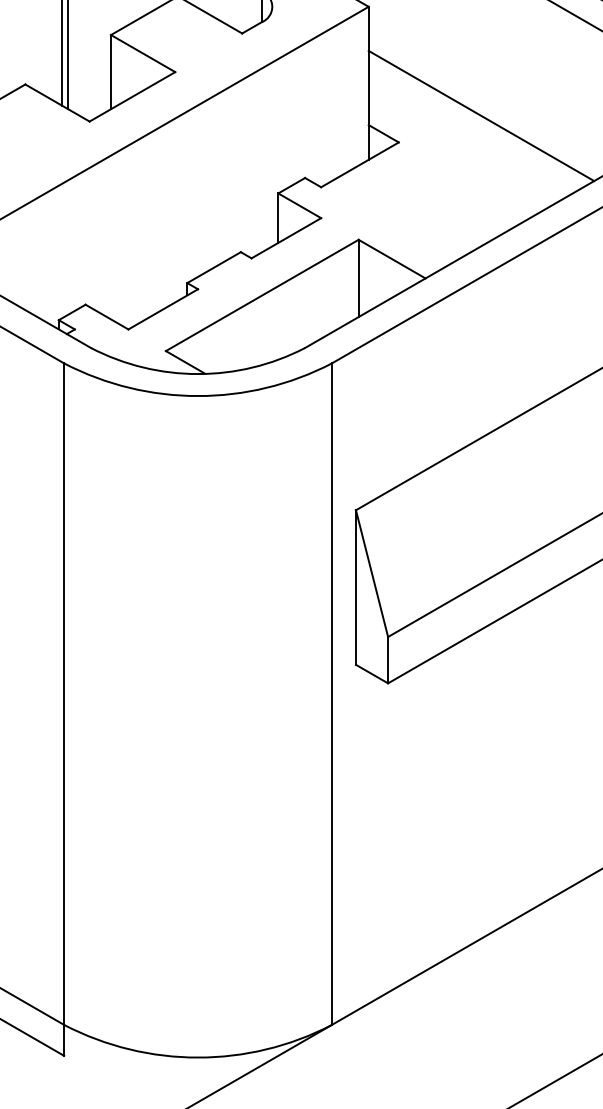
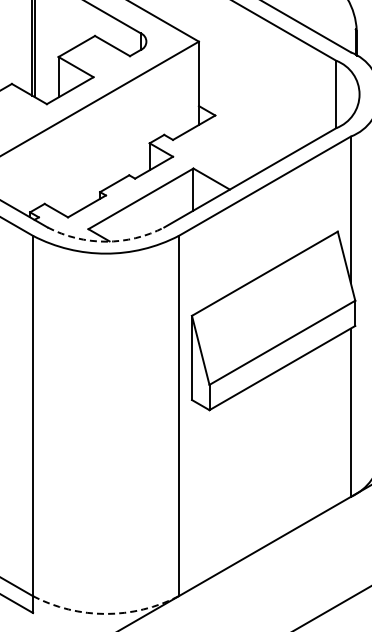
line: (479, 114) -> (259, 100), removed
arc: (197, 373) -> (105, 241), solid -> dashed
arc: (197, 1056) -> (105, 613), solid -> dashed

